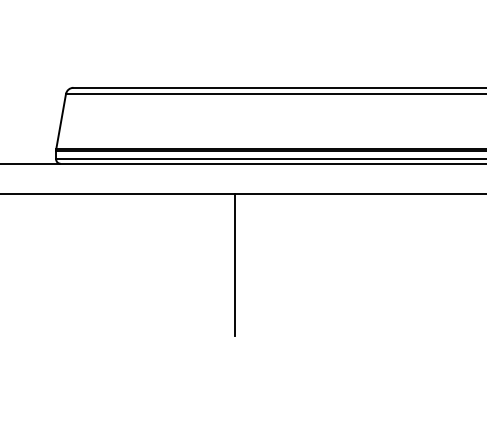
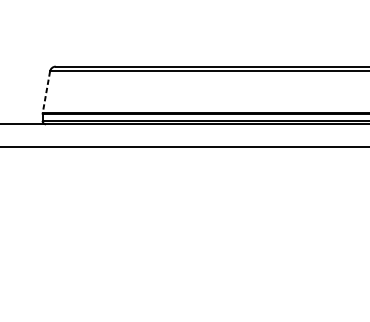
line: (61, 122) -> (46, 92), solid -> dashed
line: (234, 265) -> (178, 201), removed

